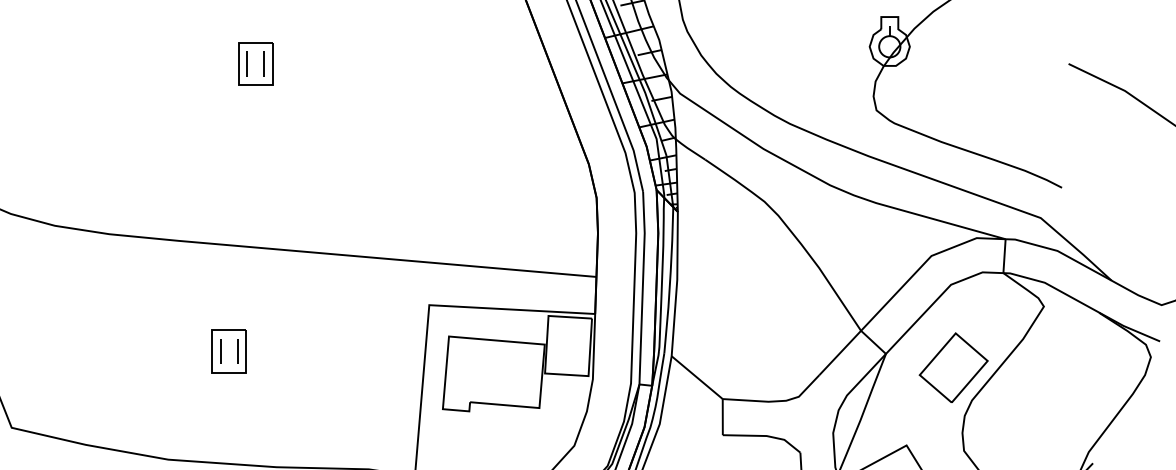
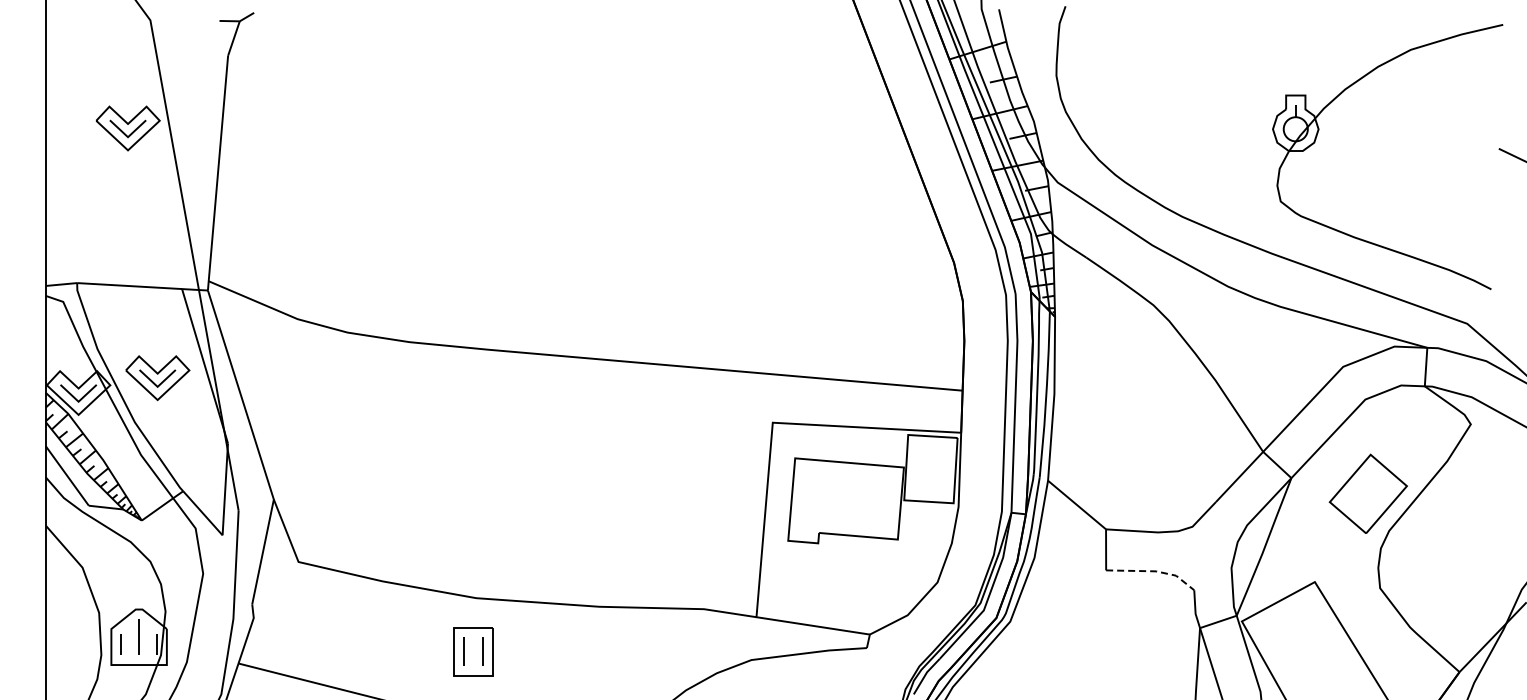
part: (255, 63) -> (575, 148), removed
part: (229, 350) -> (545, 474), removed
line: (766, 436) -> (1155, 571), solid -> dashed

